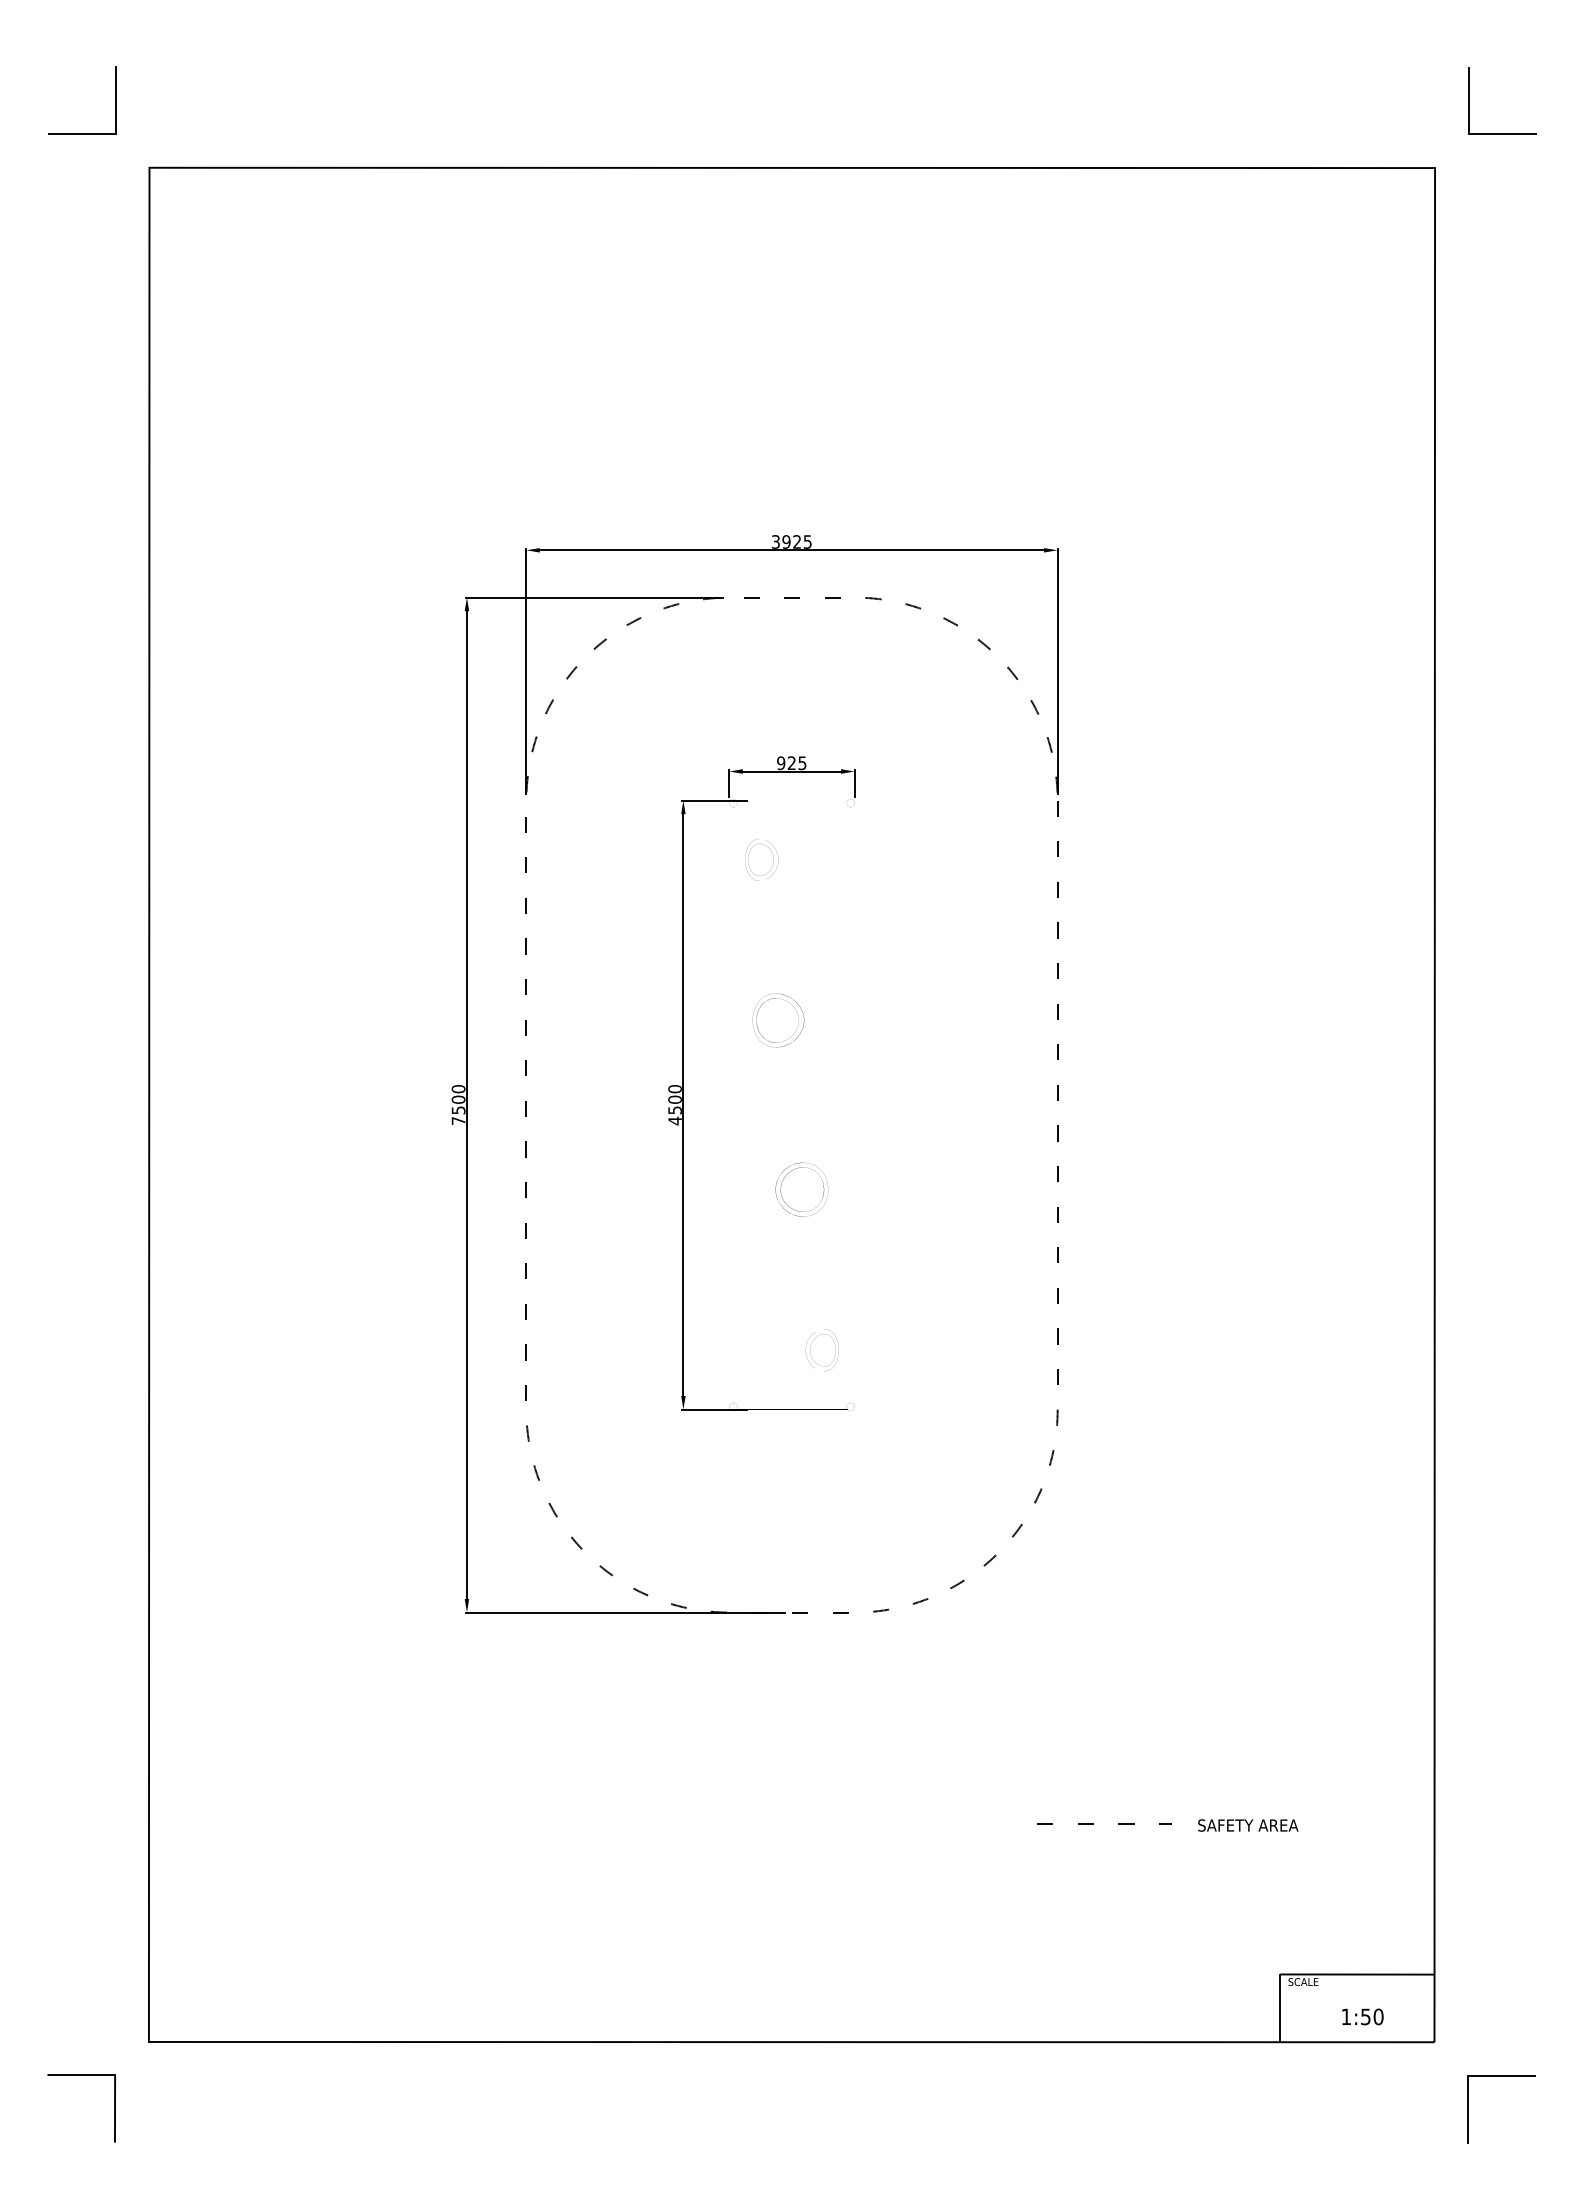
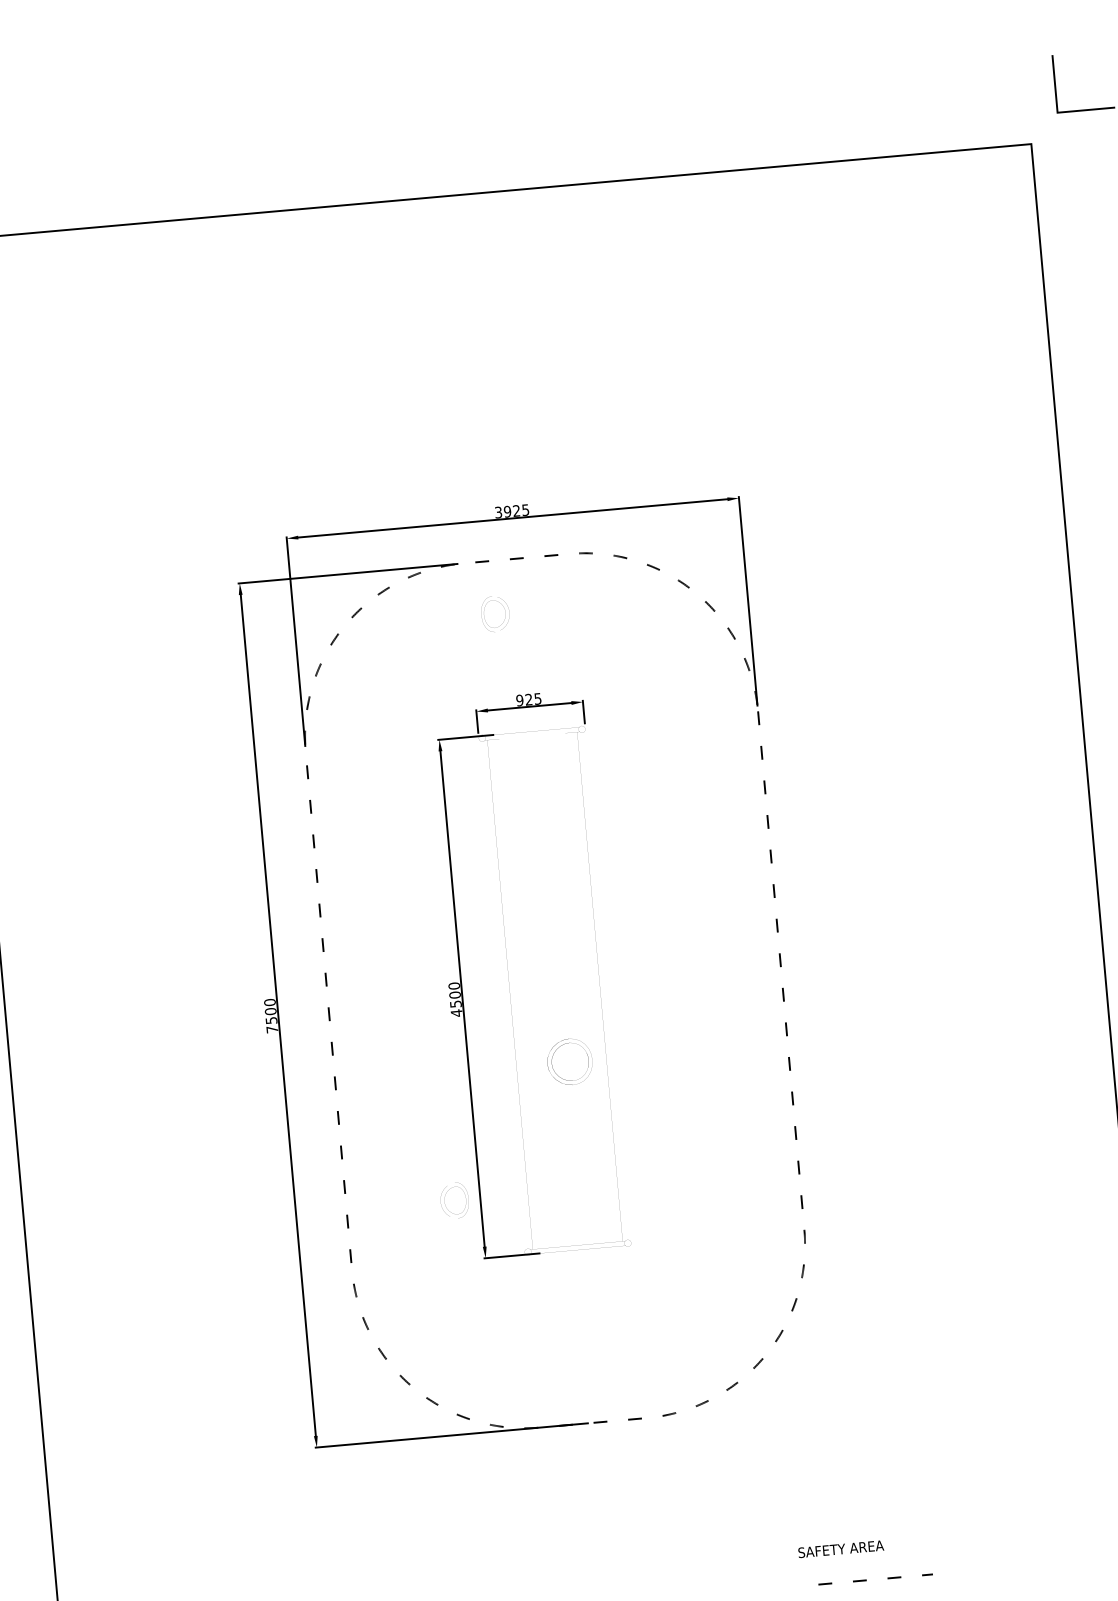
part: (773, 859) -> (505, 612), moved
part: (798, 1020) -> (554, 918), removed
part: (810, 1350) -> (444, 1201), moved
text: (1248, 1825) -> (841, 1549), moved

